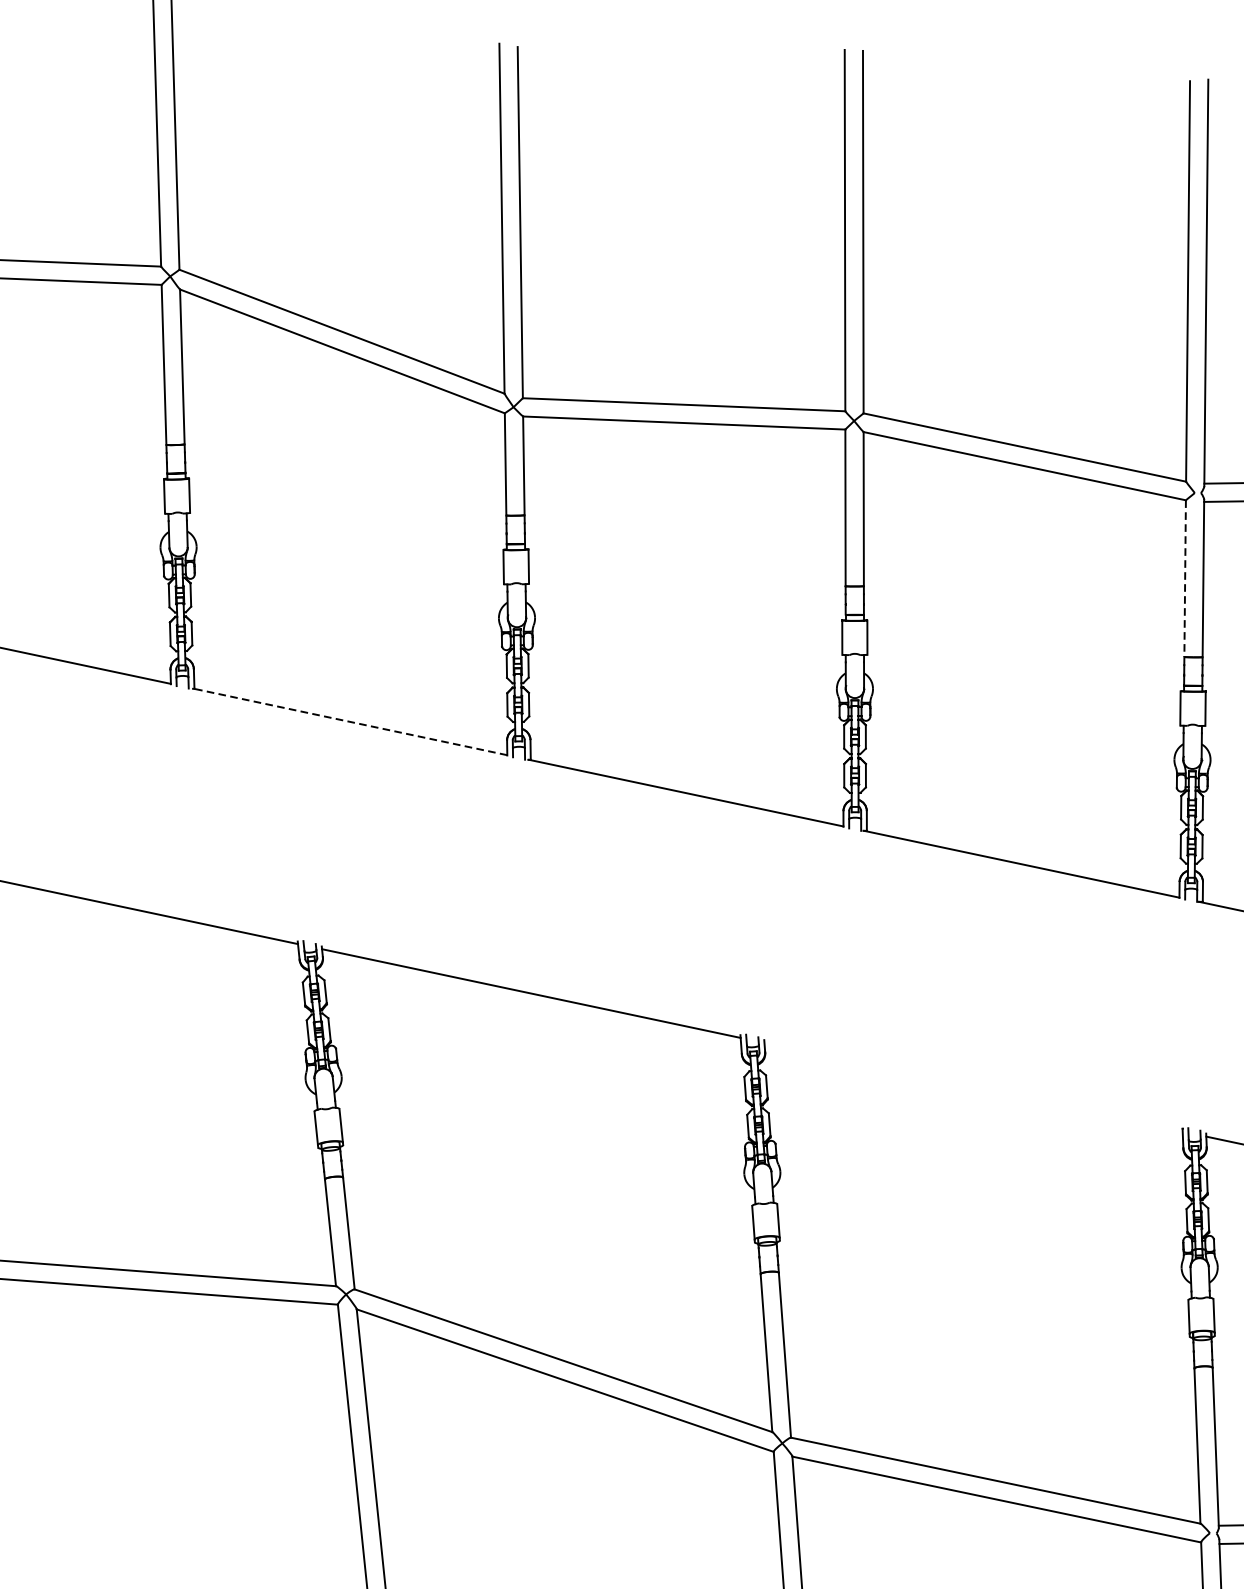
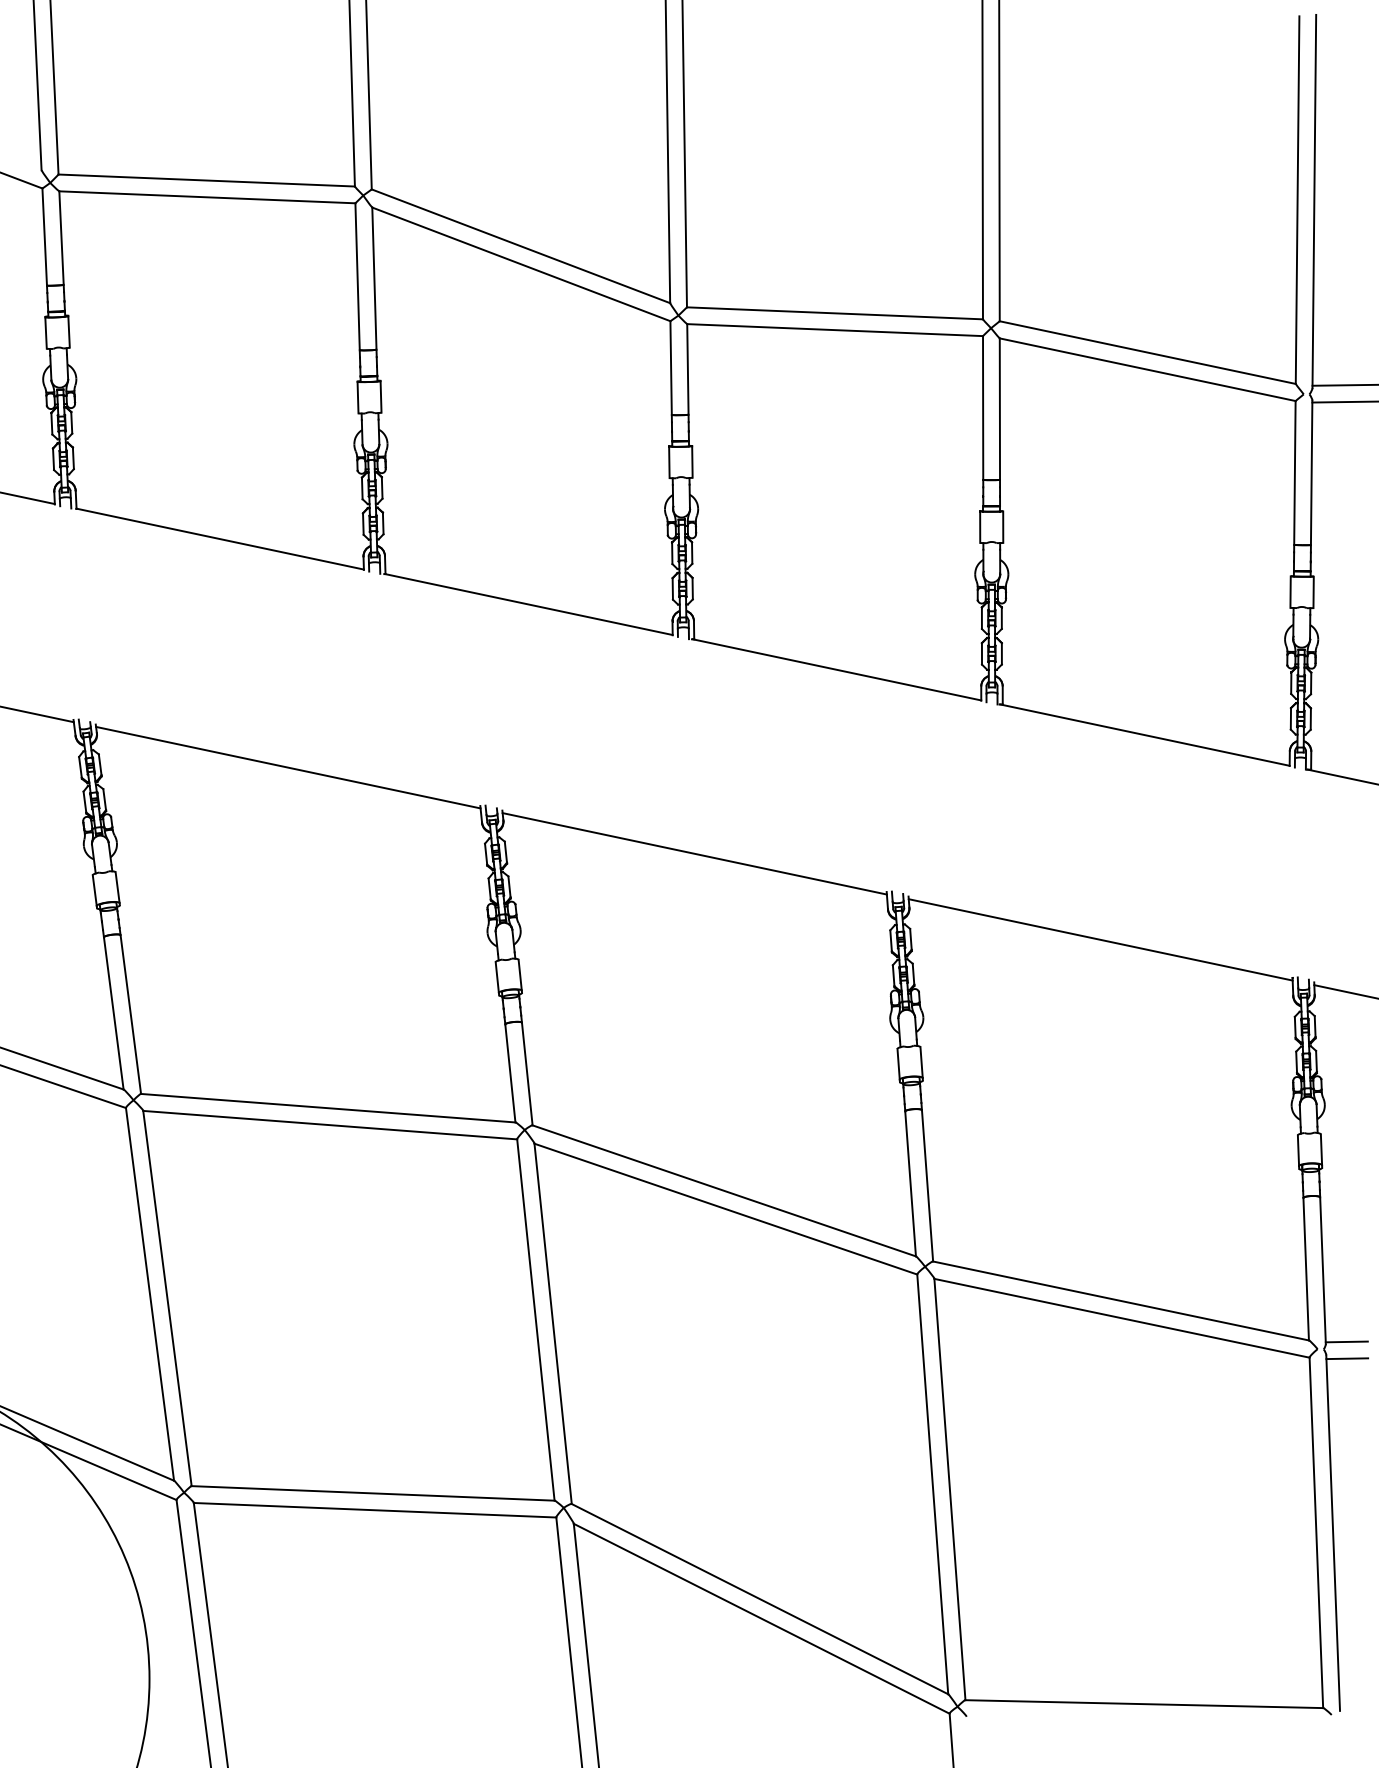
line: (1184, 579) -> (1294, 473), dashed -> solid
line: (350, 721) -> (528, 604), dashed -> solid
line: (973, 1086) -> (1100, 939), added

